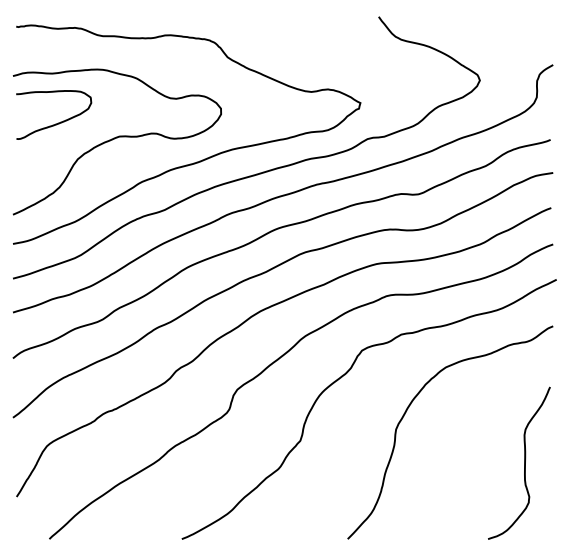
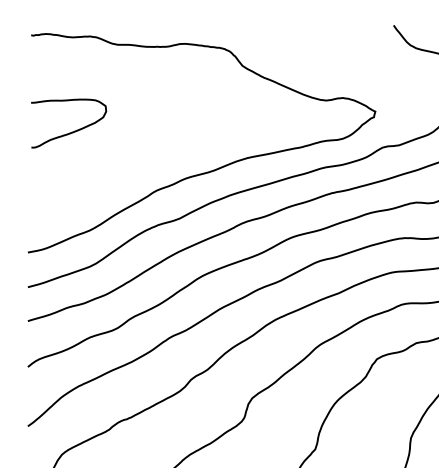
curve: (114, 139) -> (129, 148), removed

